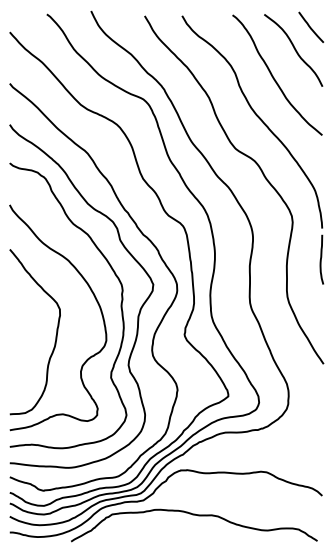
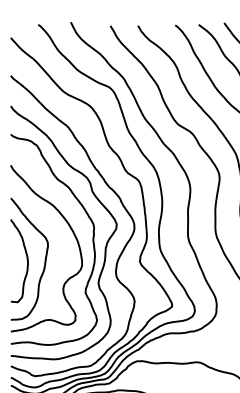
curve: (31, 333) -> (26, 260), added

